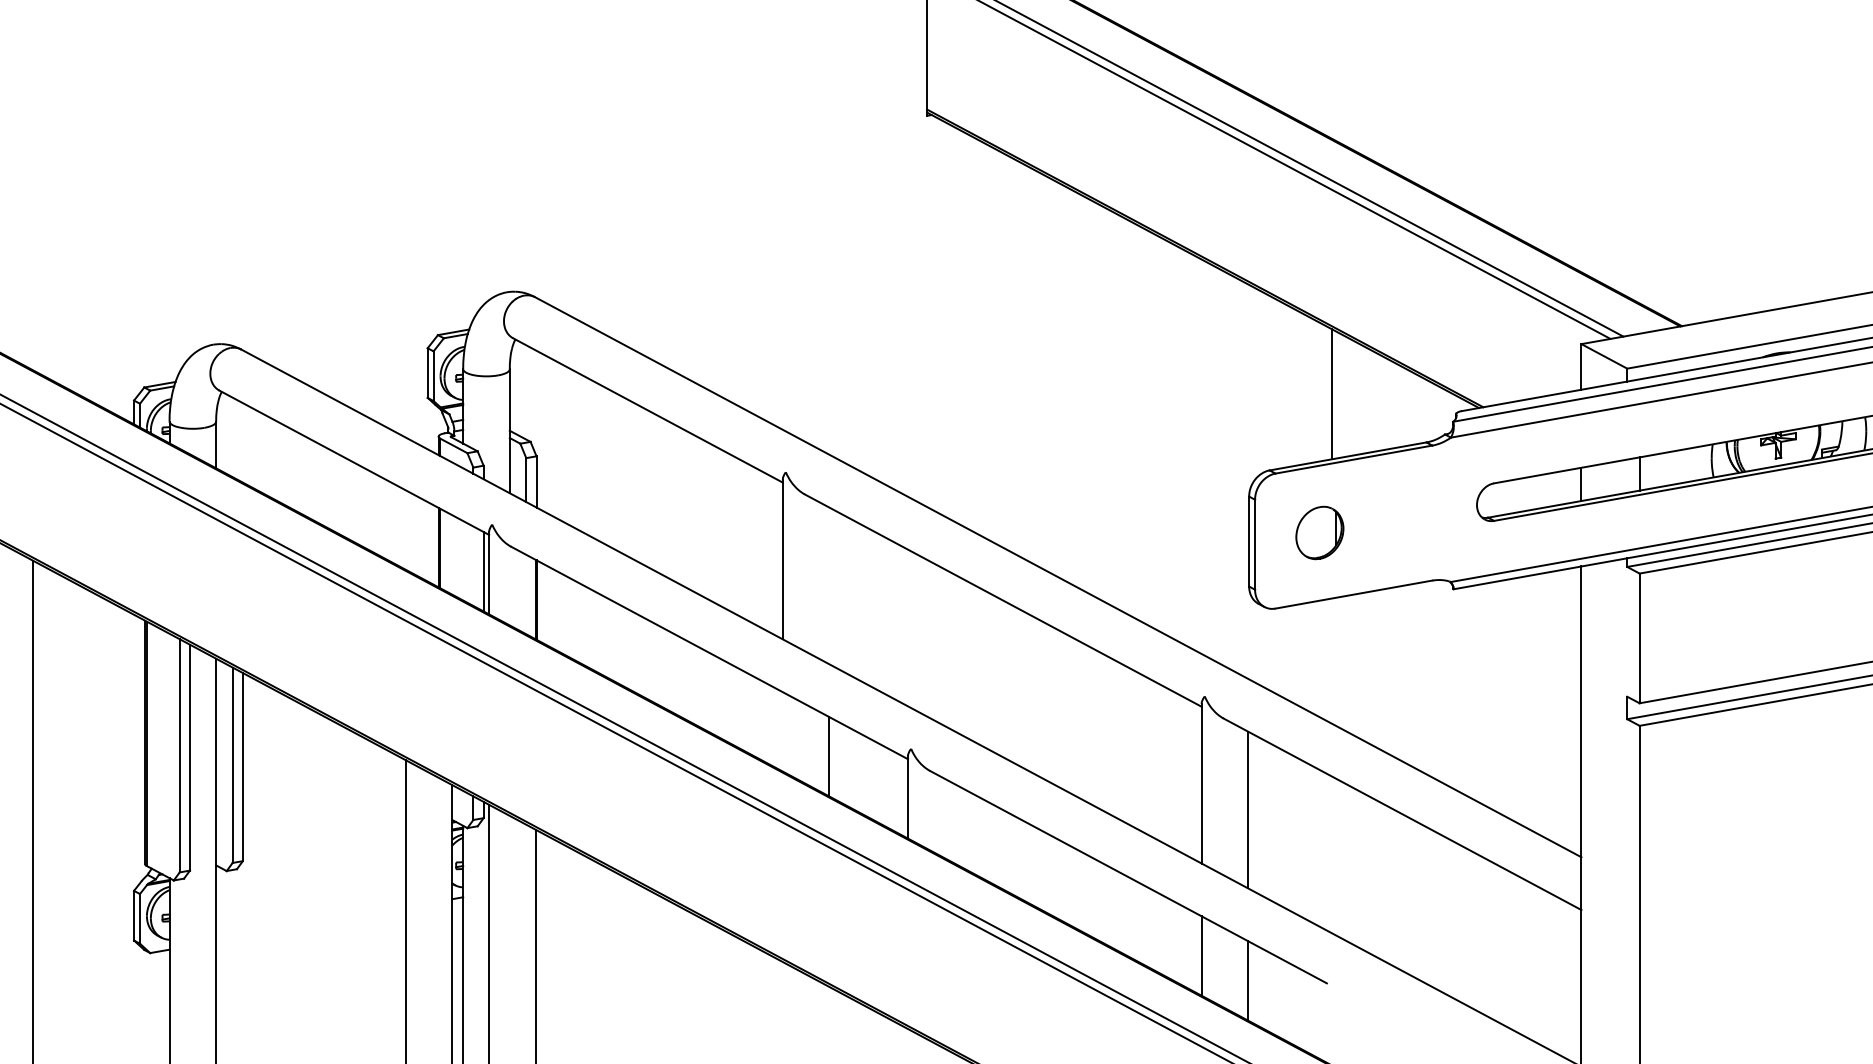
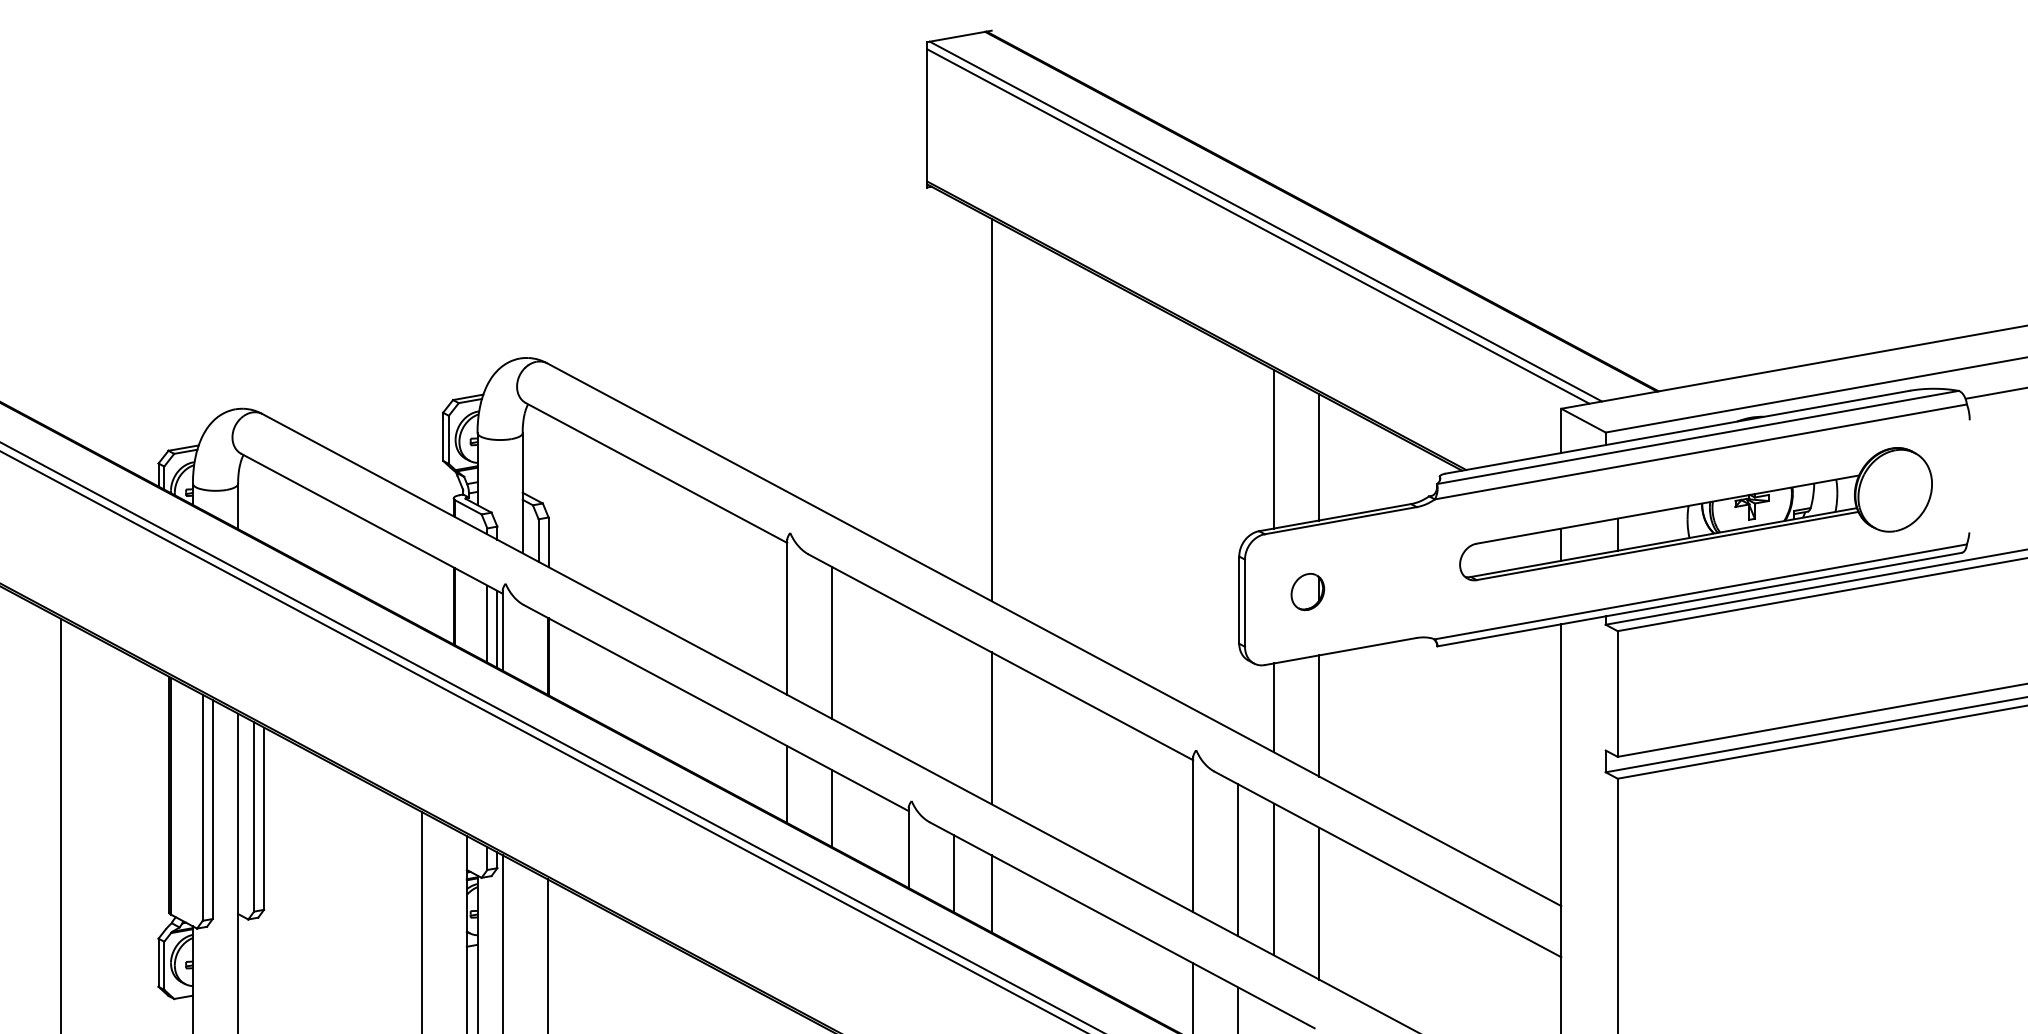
line: (993, 344) -> (991, 409), added
line: (1285, 386) -> (1274, 449), added
part: (1319, 533) -> (1307, 592), size x0.71
line: (473, 565) -> (487, 623), added
line: (829, 586) -> (832, 643), added
line: (1285, 652) -> (1274, 707), added
line: (1331, 660) -> (1319, 715), added
line: (993, 674) -> (991, 728), added
line: (783, 731) -> (787, 784), added
line: (954, 823) -> (953, 873), added
line: (1285, 829) -> (1274, 879), added
line: (993, 844) -> (991, 893), added
line: (1331, 854) -> (1319, 903), added

